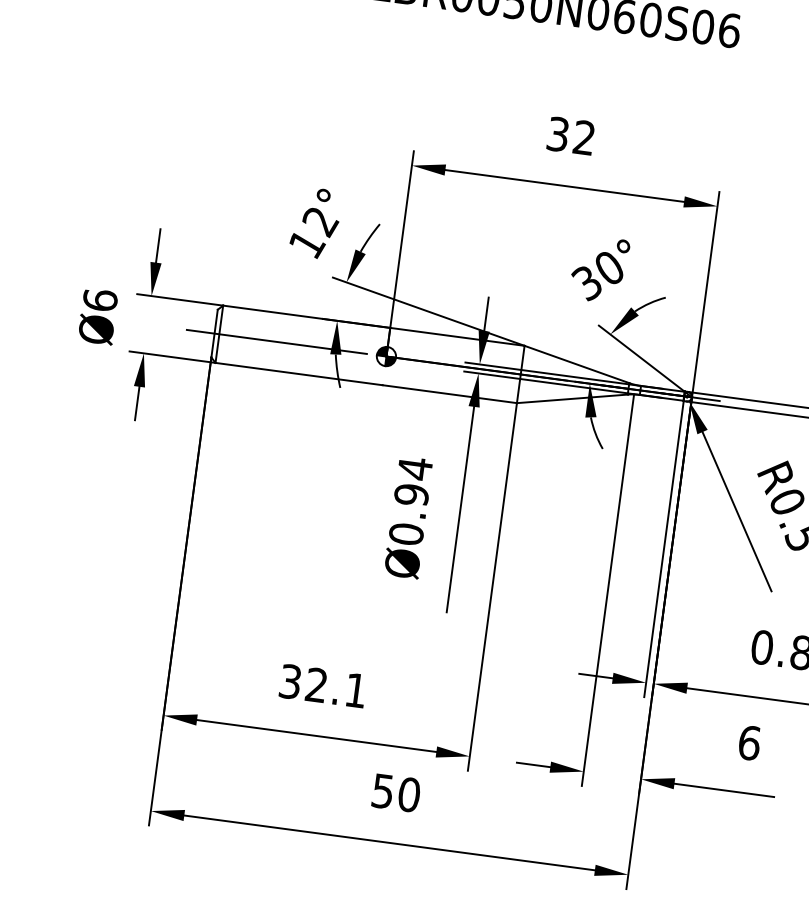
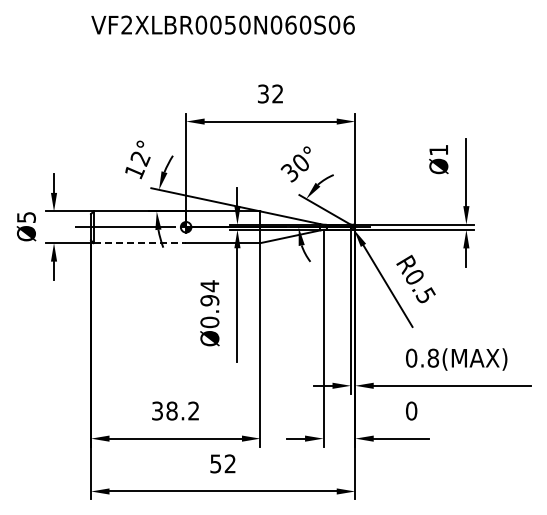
text: (100, 300) -> (26, 217), Ø6 -> Ø5
line: (300, 374) -> (140, 243), solid -> dashed
text: (335, 686) -> (182, 410), 32.1 -> 38.2
text: (749, 741) -> (411, 410), 6 -> 0
text: (409, 794) -> (230, 463), 50 -> 52

